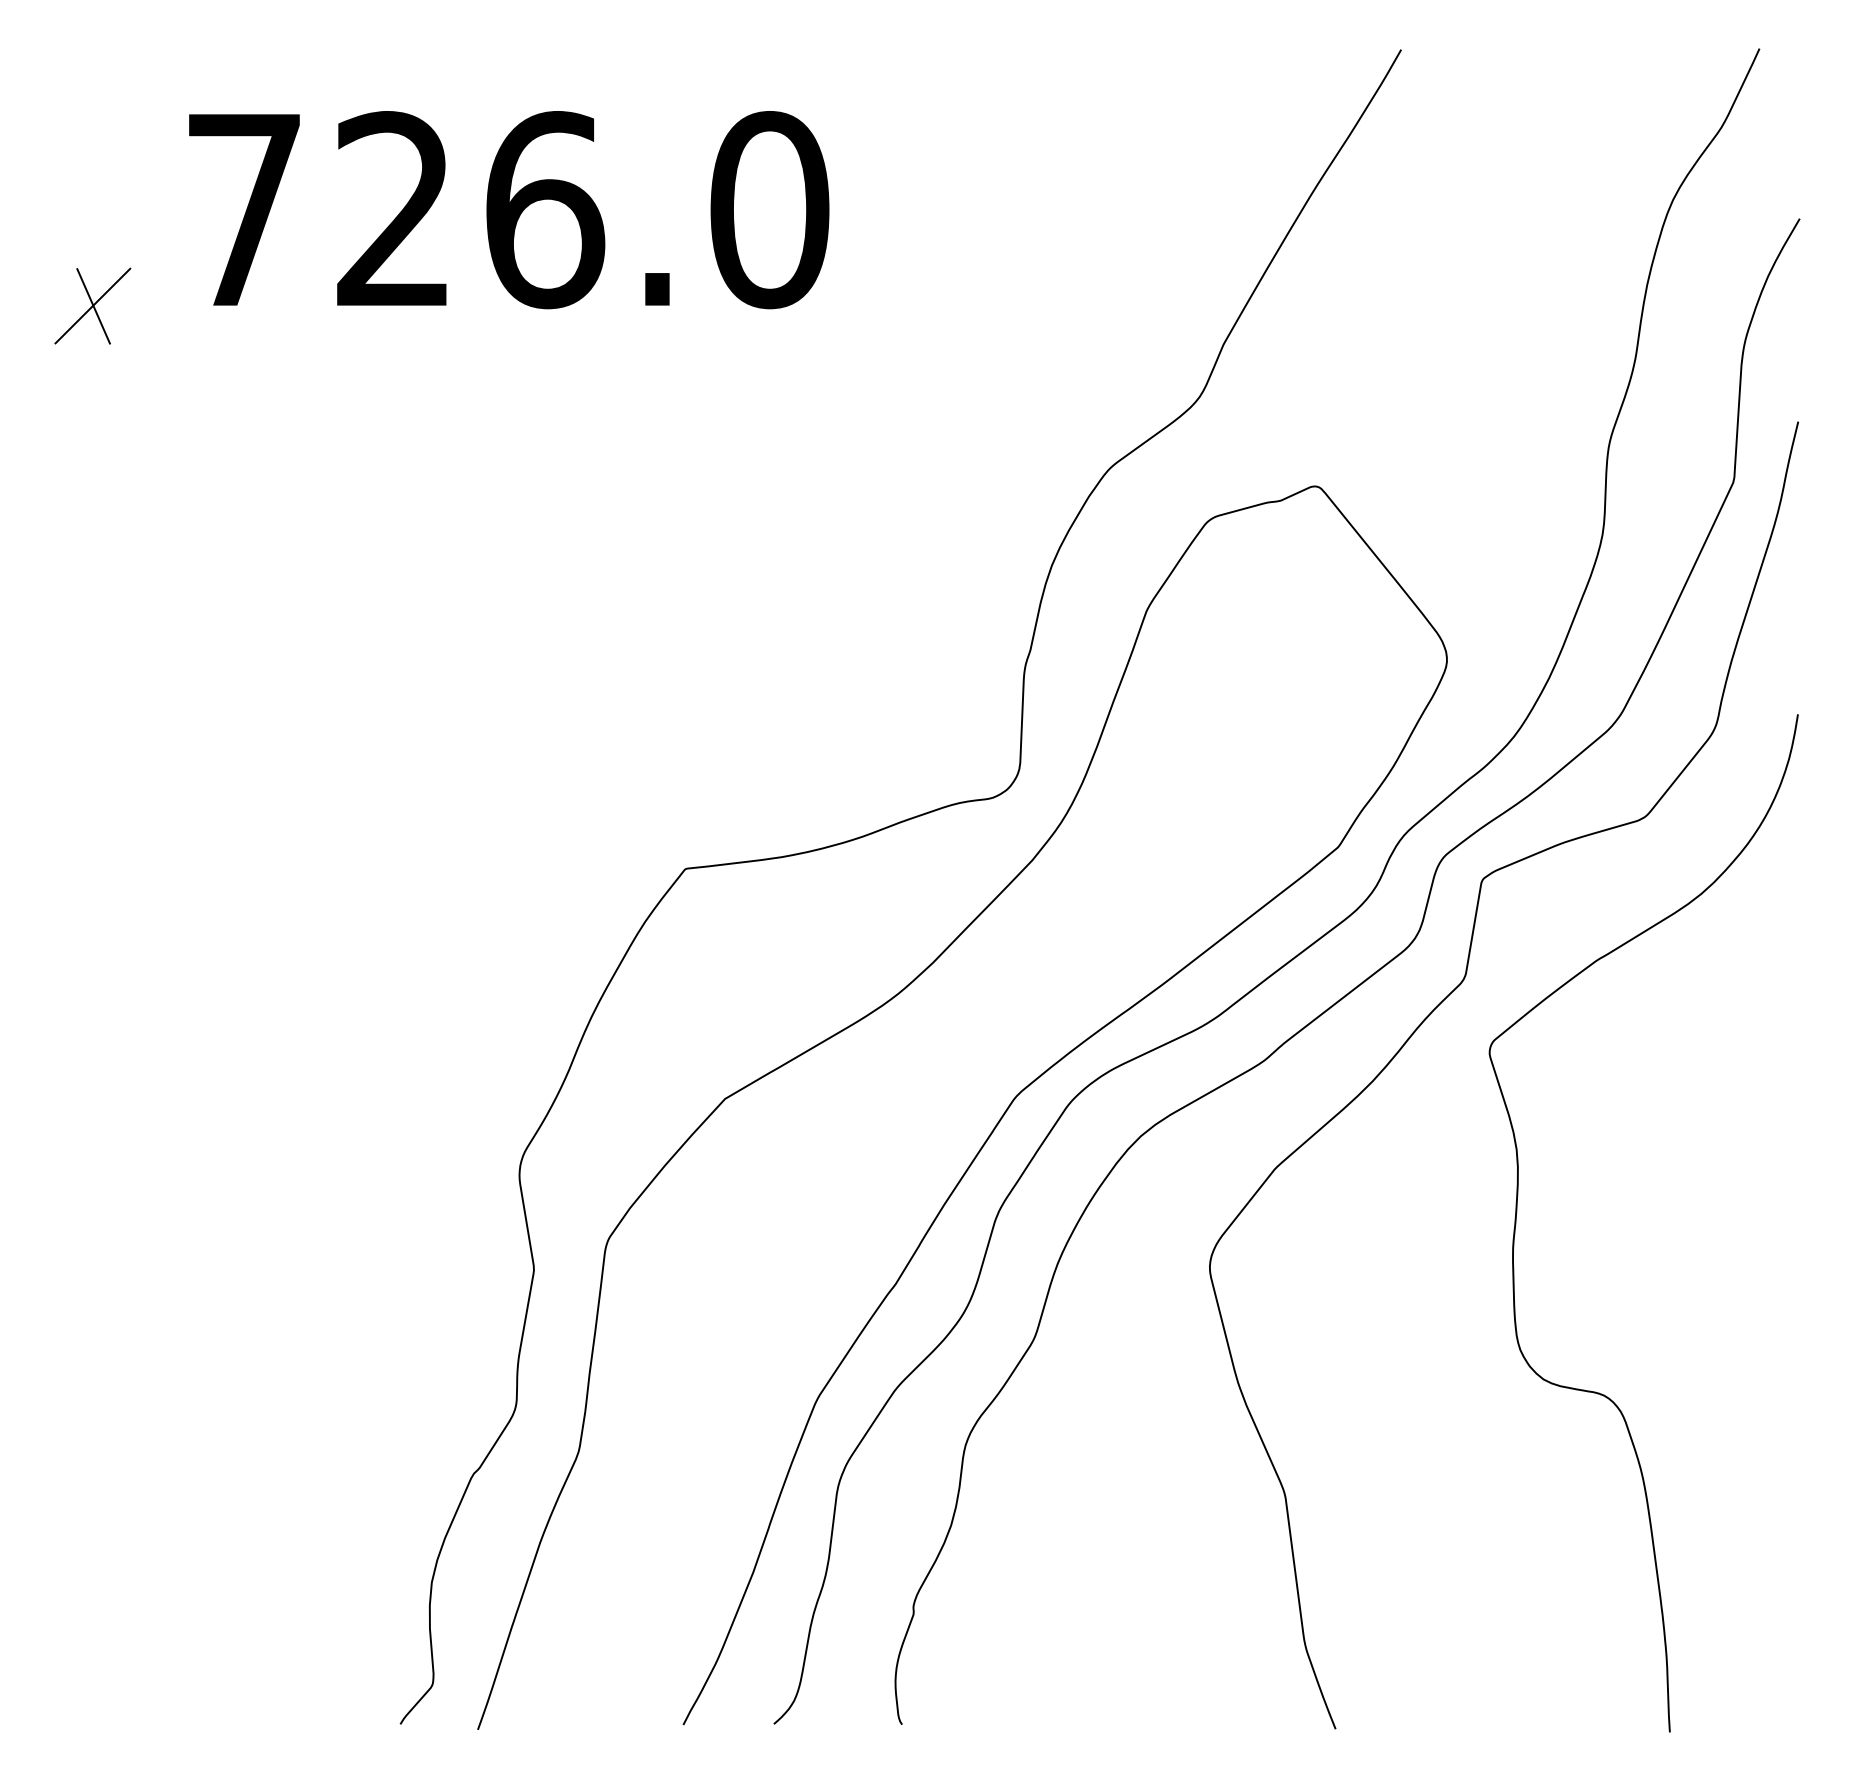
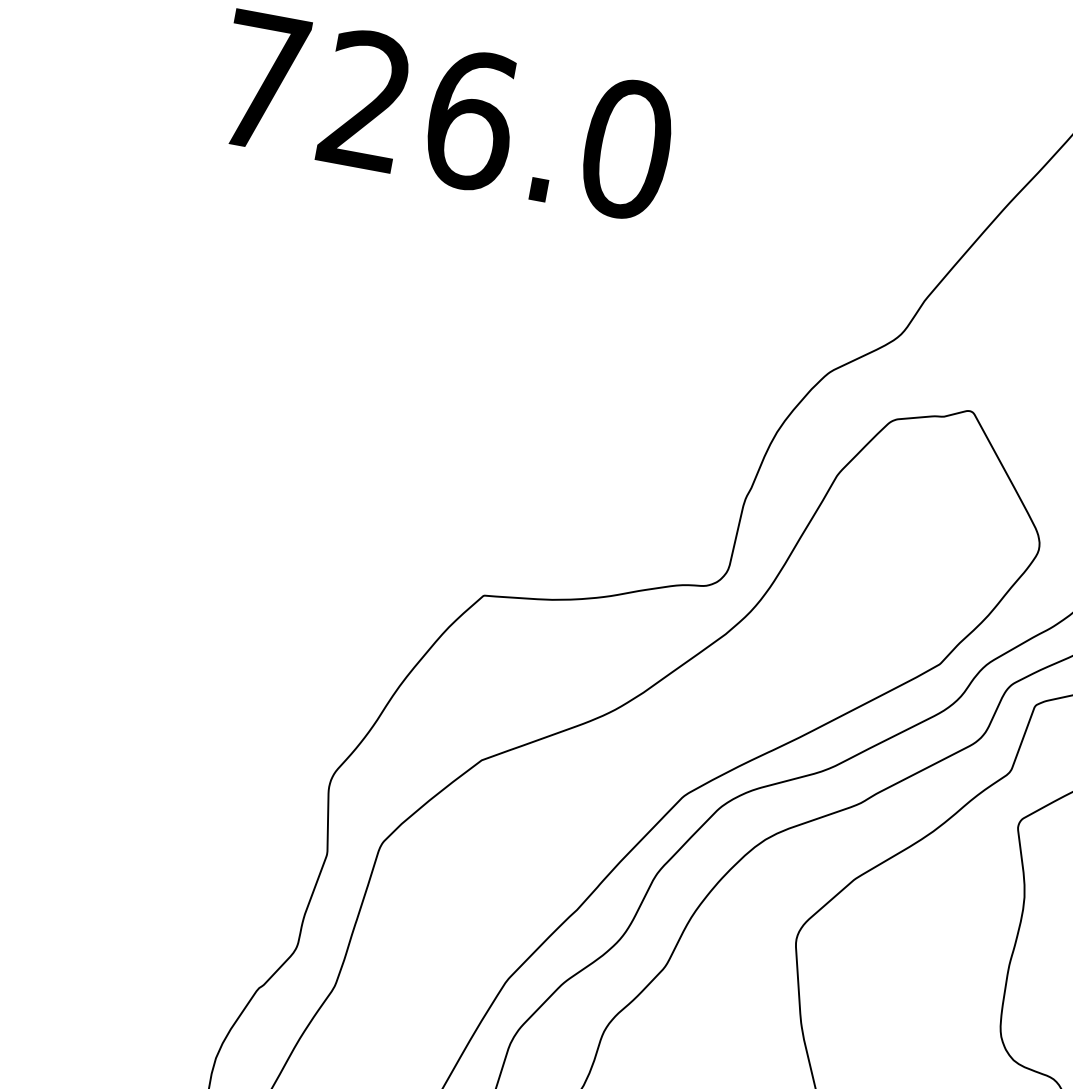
part: (92, 305) -> (144, 128), removed

